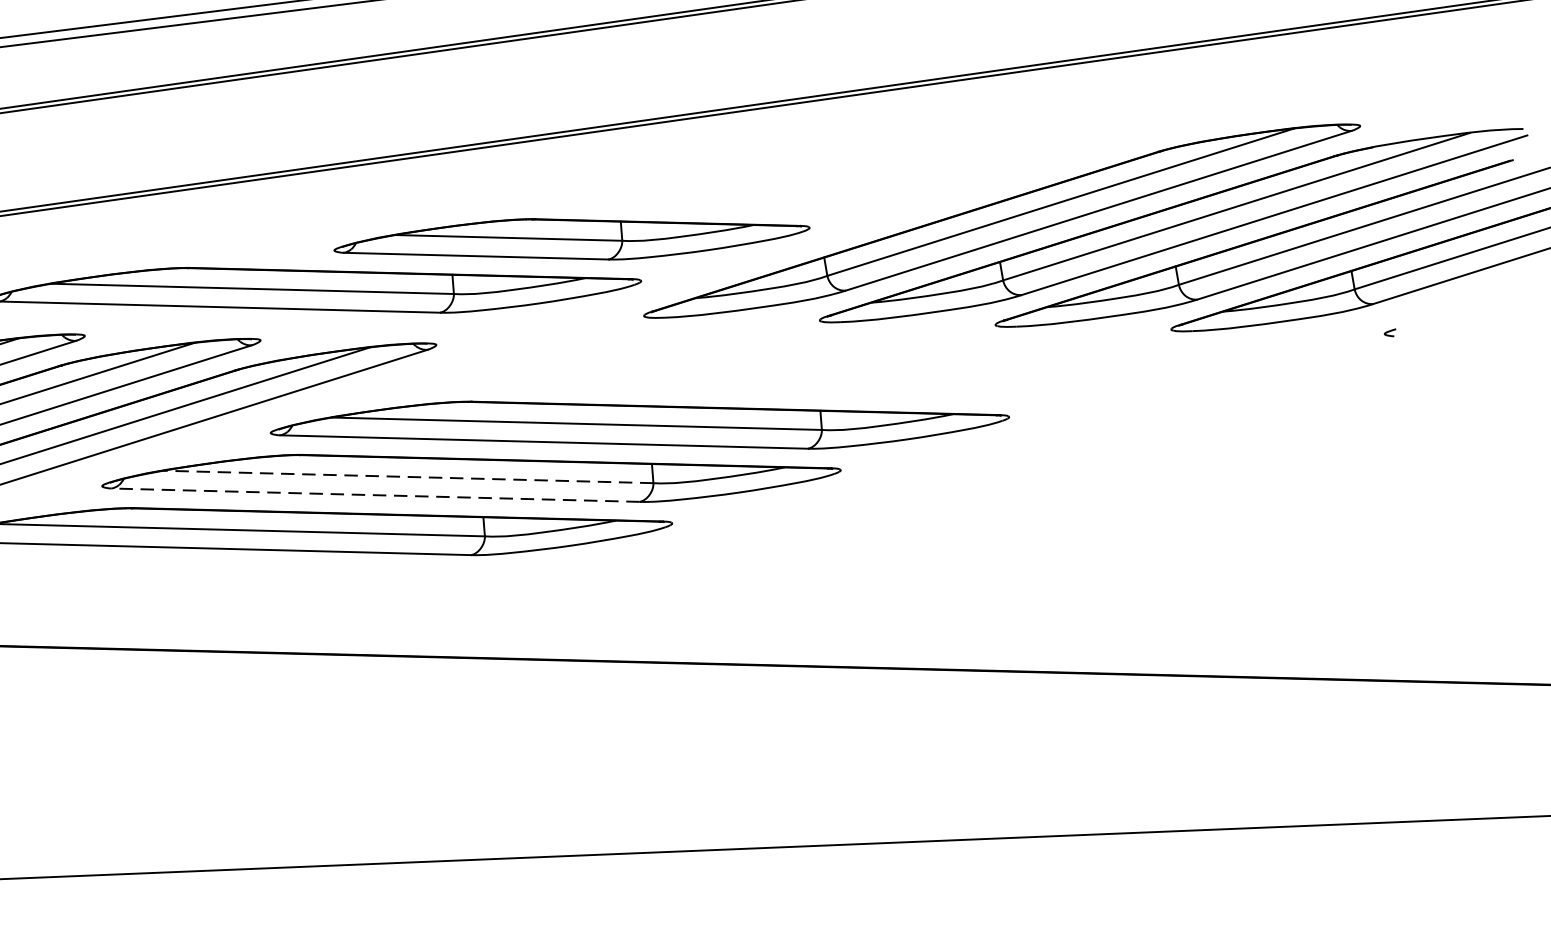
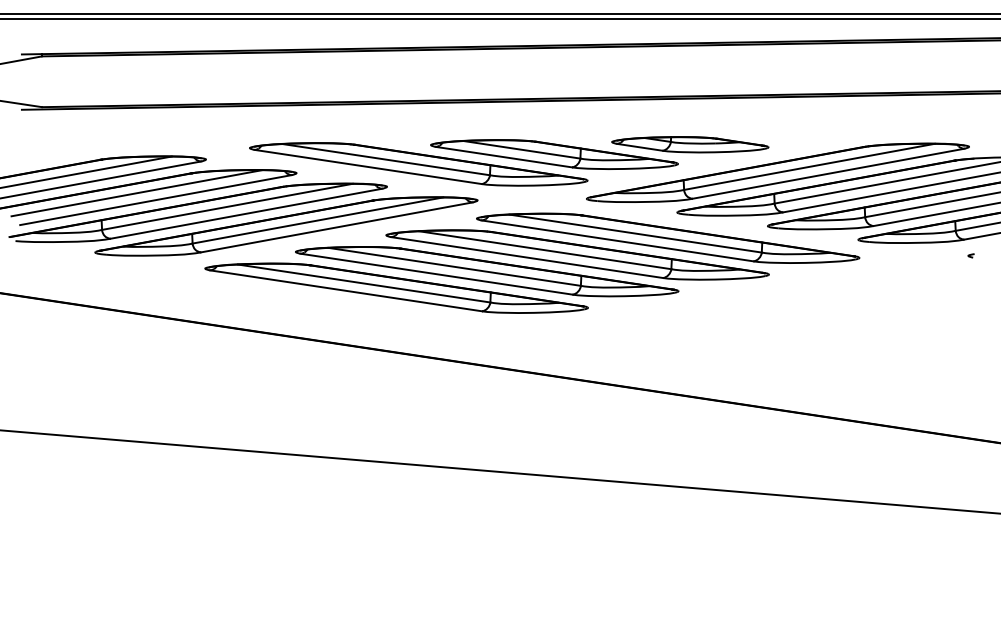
part: (828, 187) -> (690, 144), added
part: (808, 370) -> (668, 237), added
line: (408, 476) -> (454, 266), dashed -> solid
line: (375, 495) -> (436, 274), dashed -> solid

